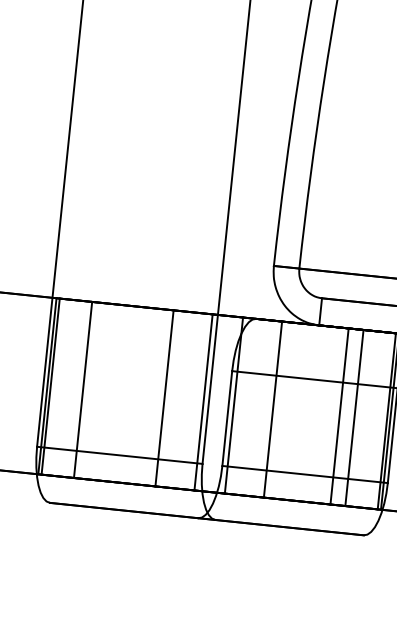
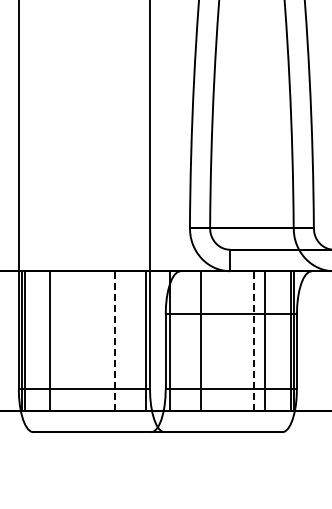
line: (164, 398) -> (114, 341), solid -> dashed
line: (339, 417) -> (253, 341), solid -> dashed

